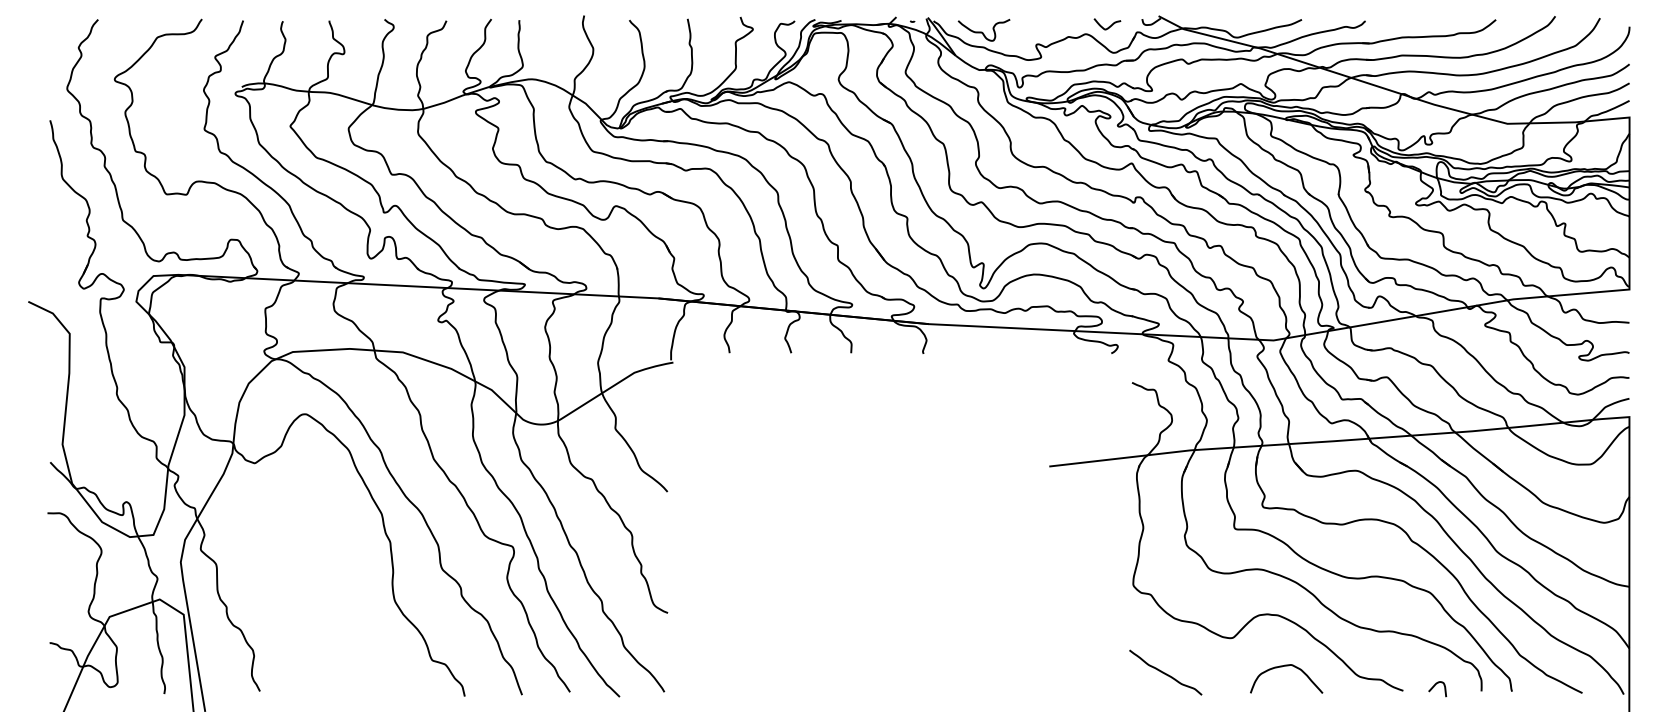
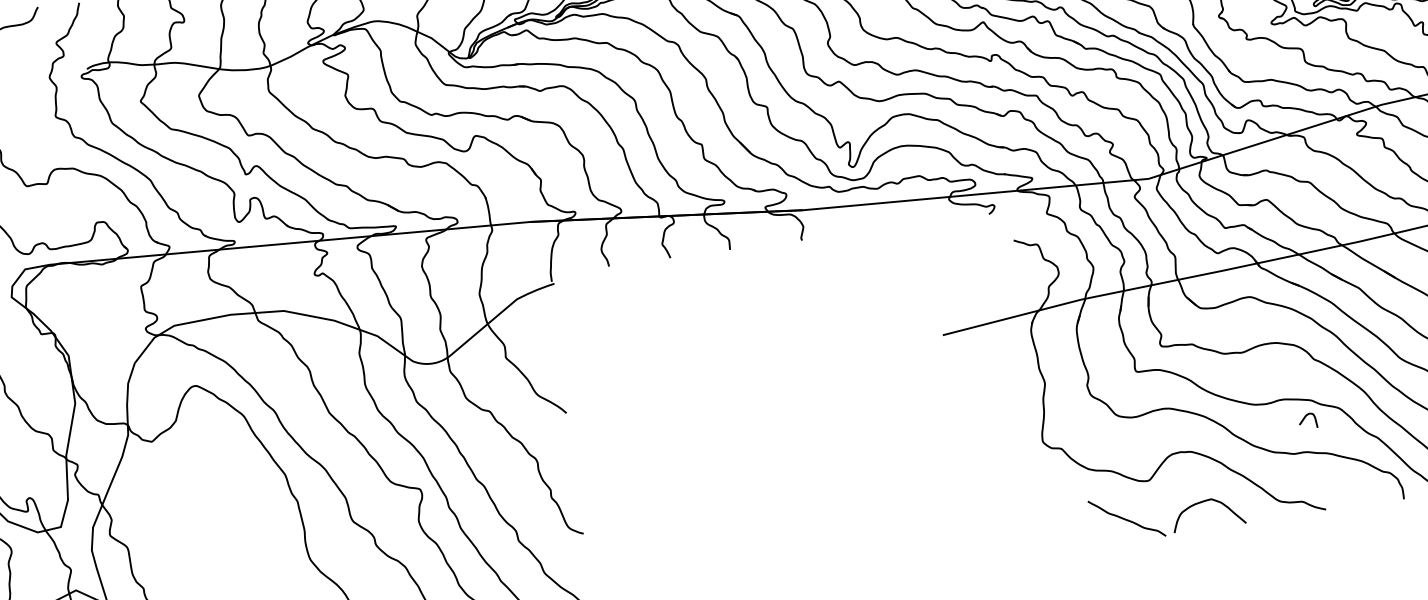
curve: (1165, 672) -> (1126, 518), moved
curve: (1433, 688) -> (1303, 421), moved

